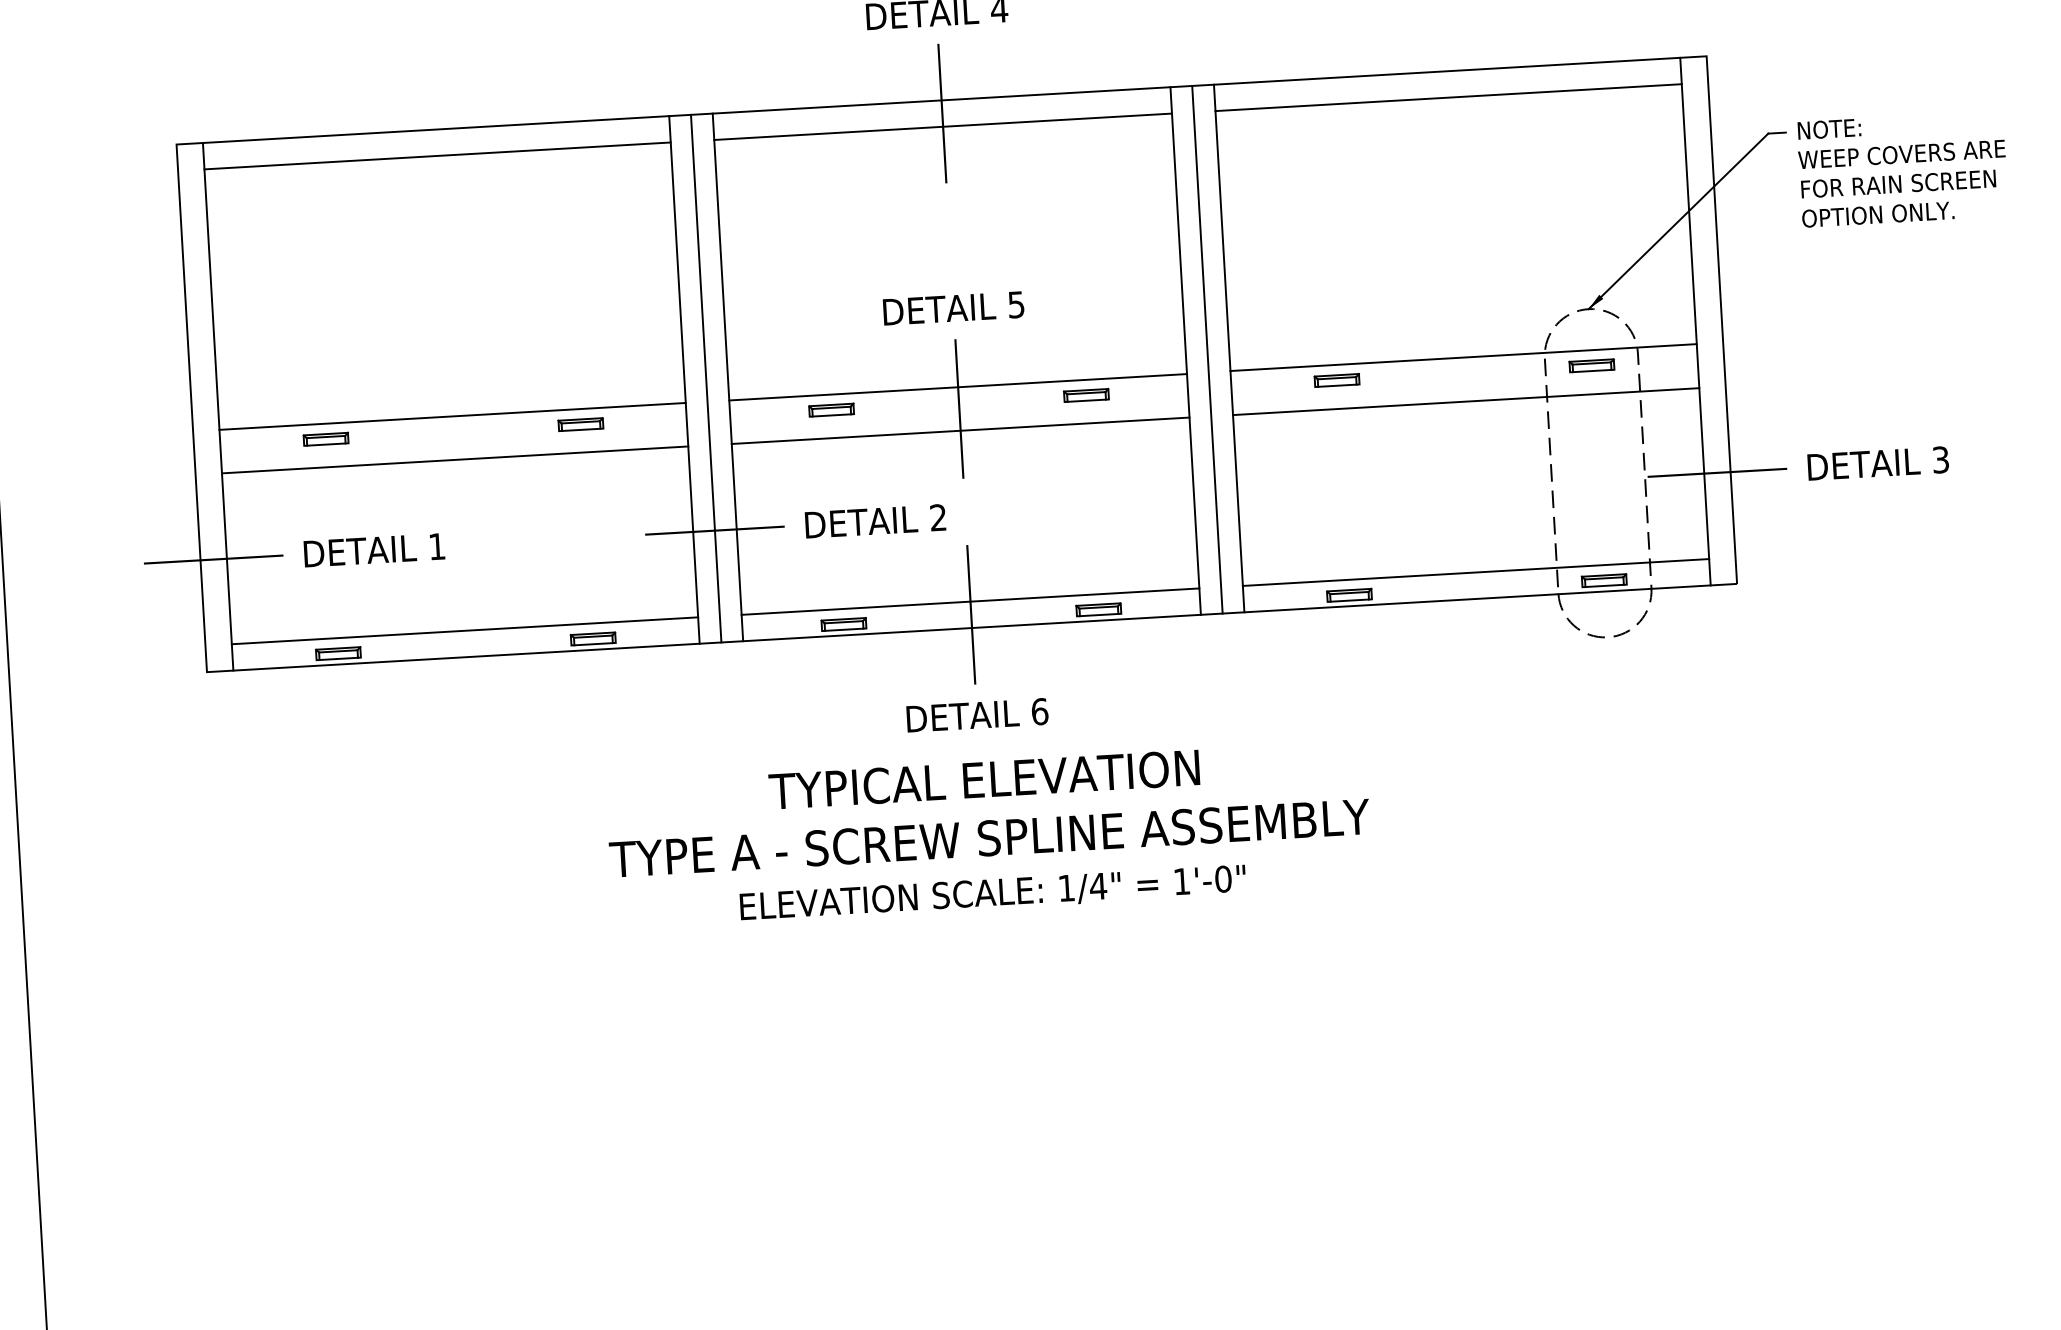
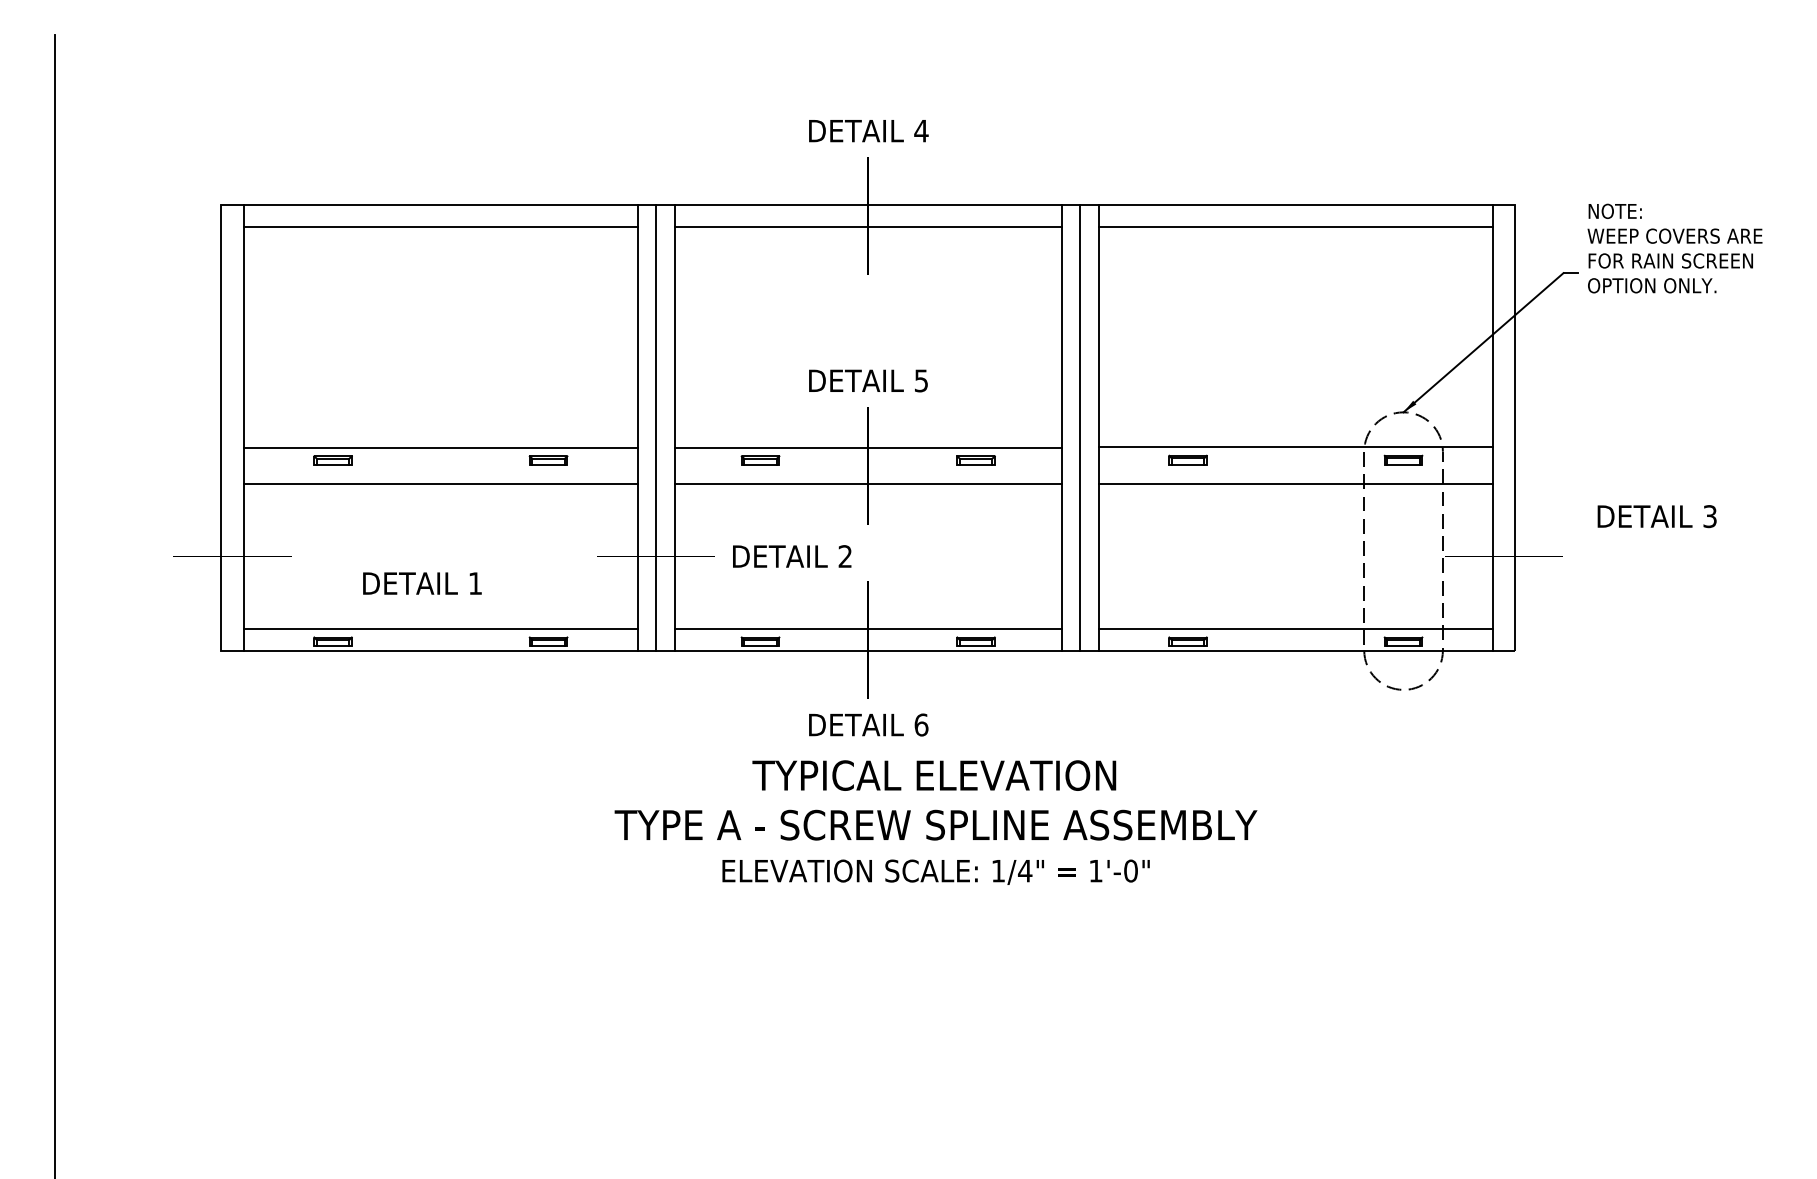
text: (1902, 169) -> (1674, 248), moved
text: (1877, 463) -> (1656, 516), moved
text: (374, 550) -> (422, 583), moved
text: (988, 835) -> (935, 822), moved

